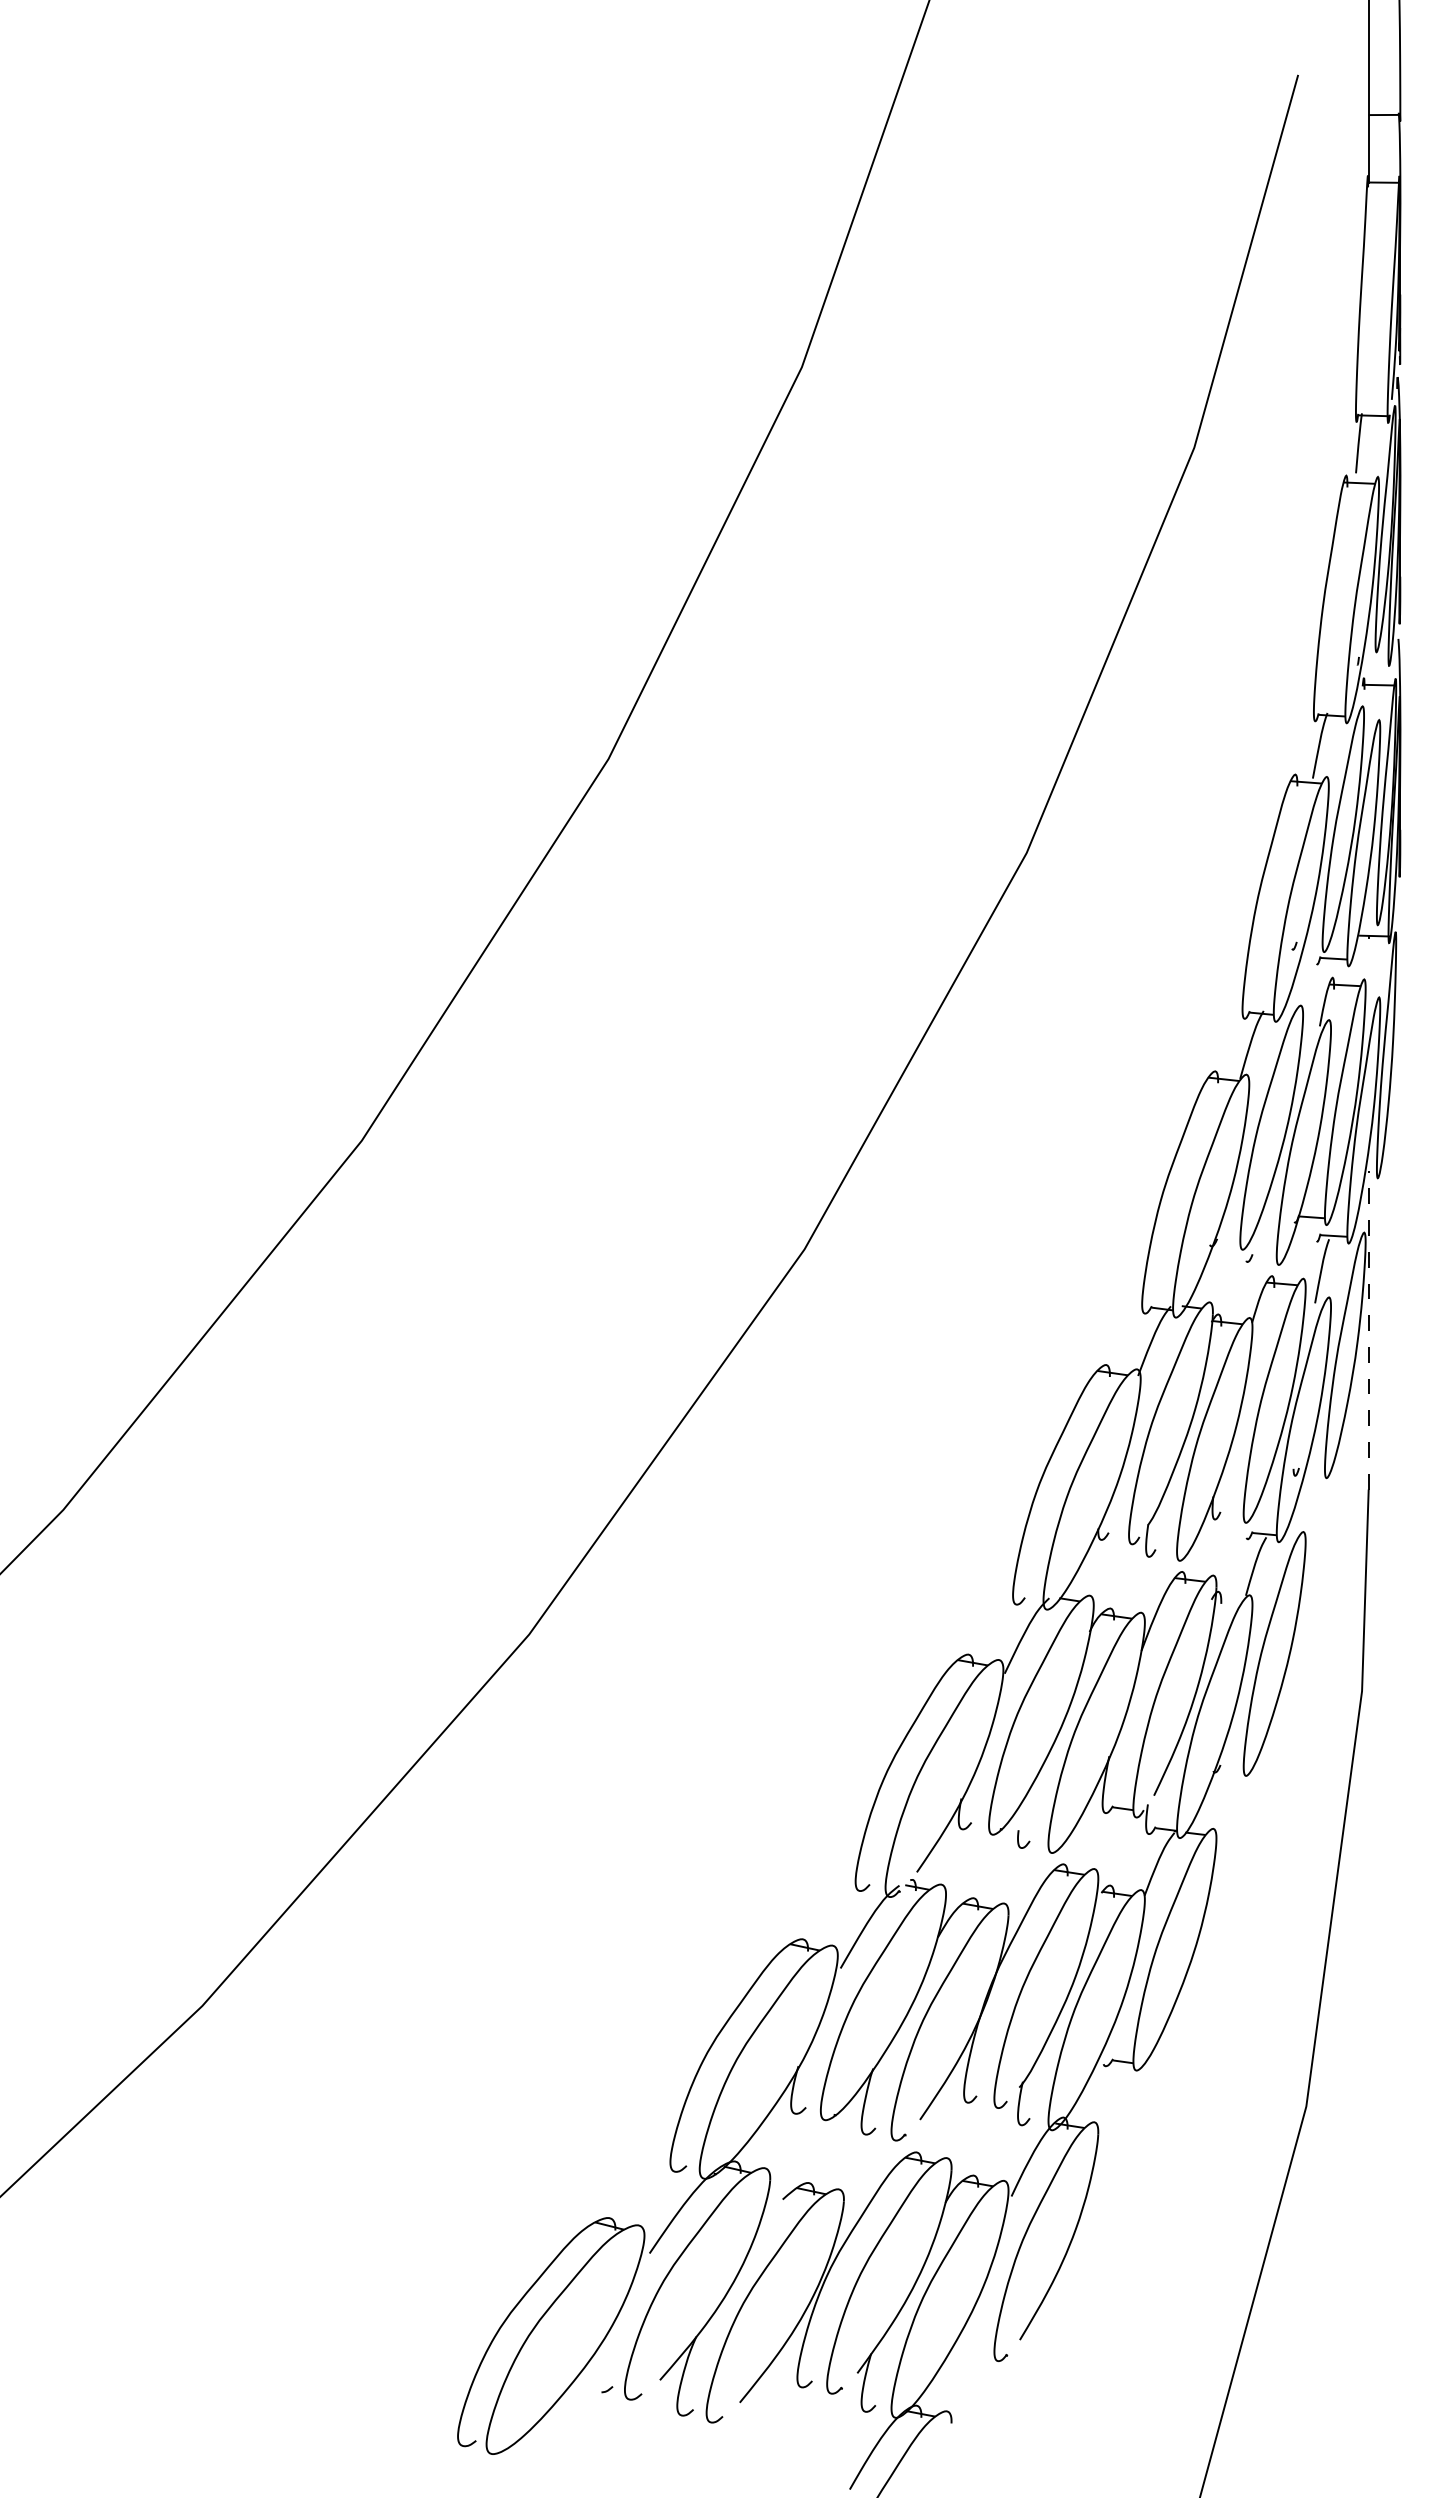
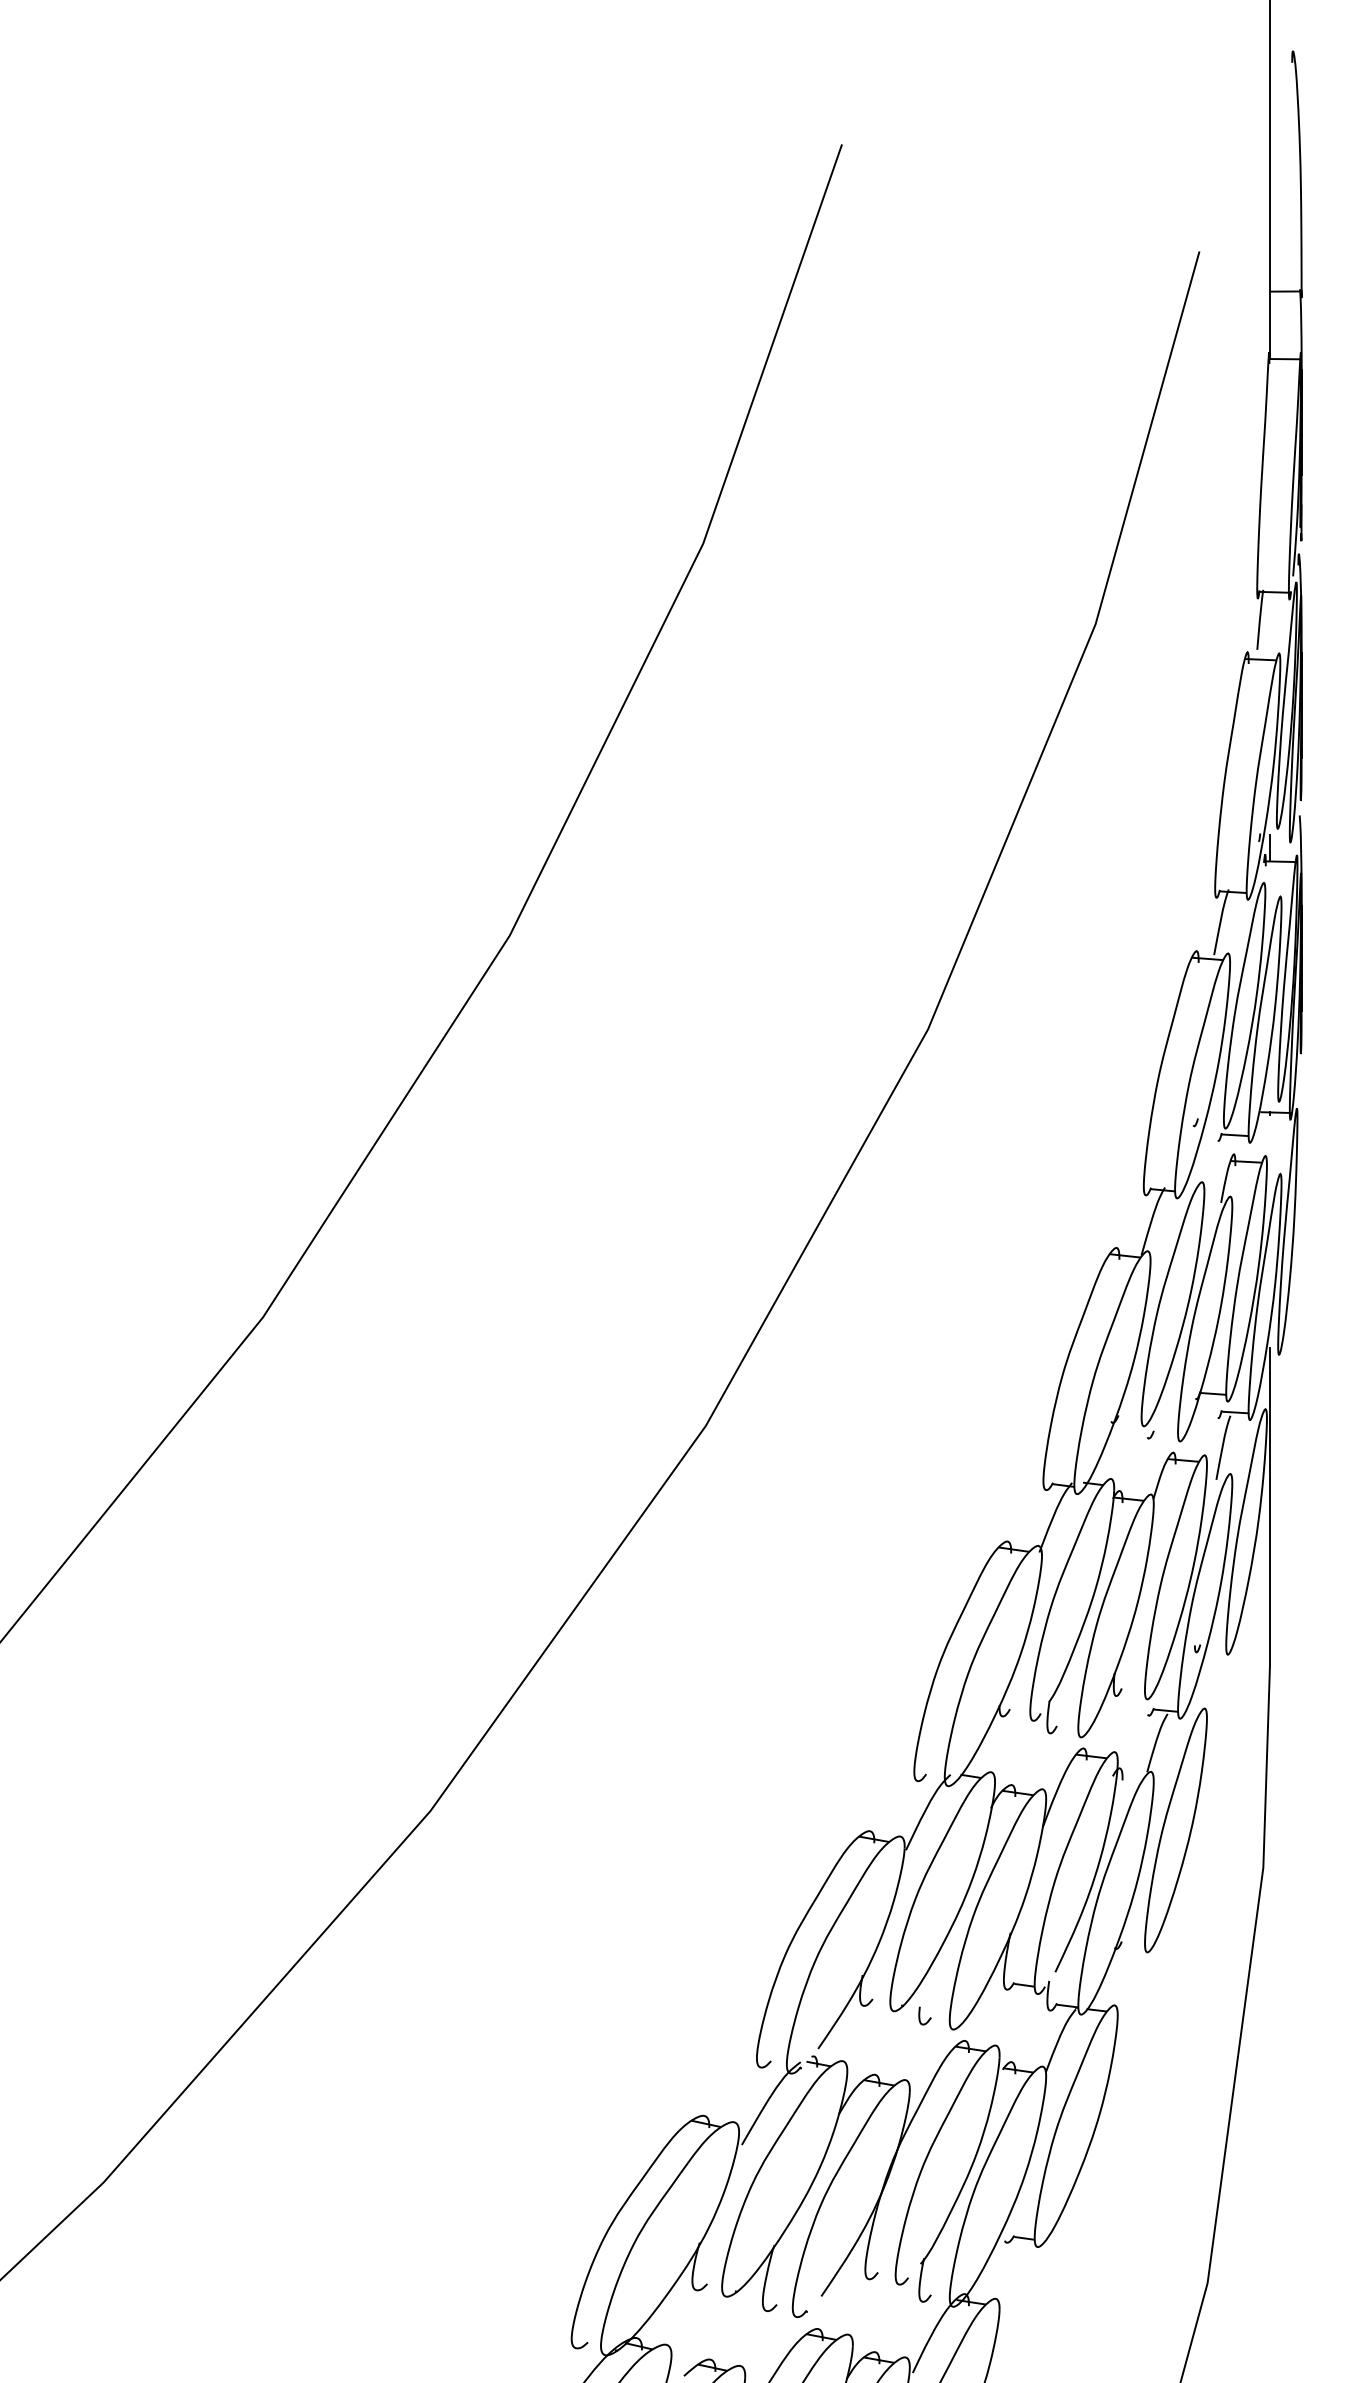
line: (1368, 671) -> (1269, 848), added
line: (1368, 1329) -> (1269, 1506), dashed -> solid

